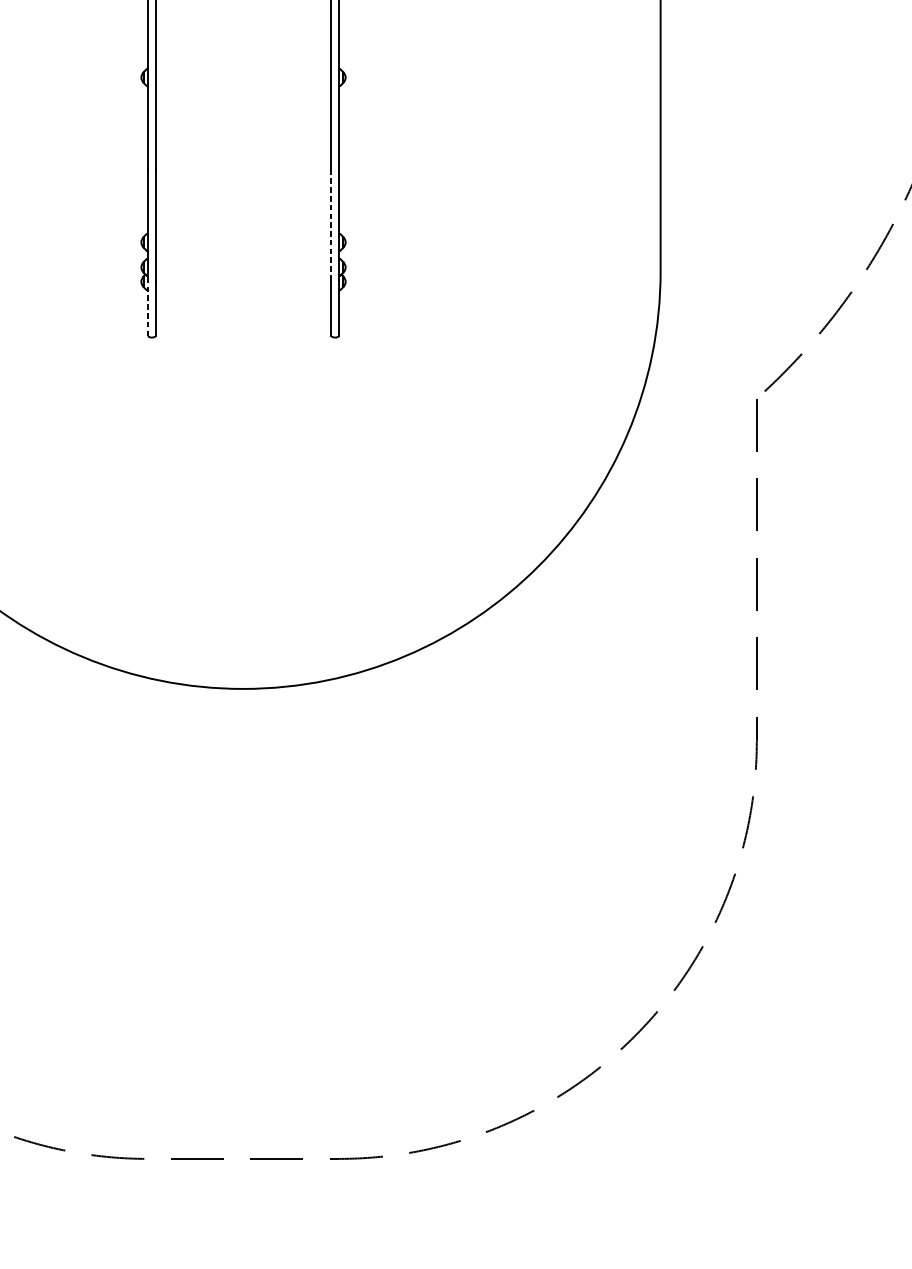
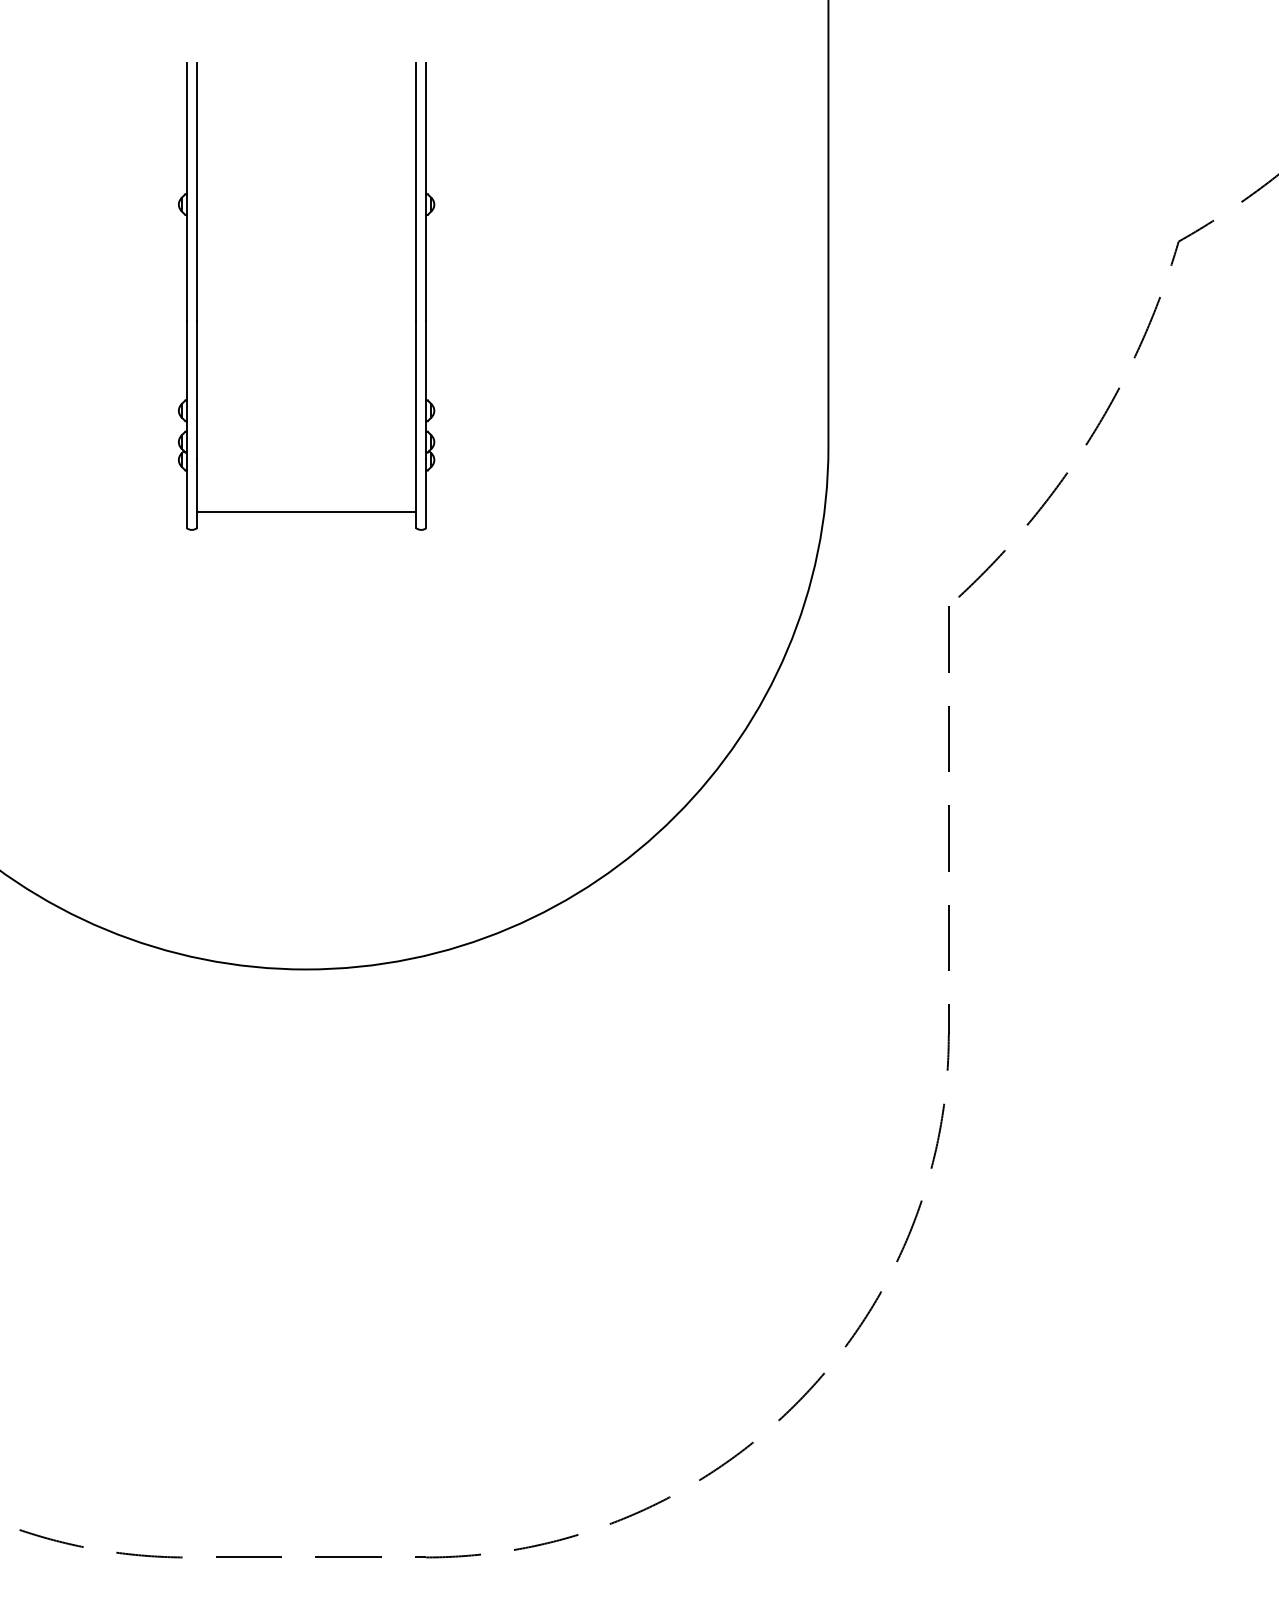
line: (331, 225) -> (416, 389), dashed -> solid
line: (147, 308) -> (186, 493), dashed -> solid
line: (243, 323) -> (306, 512), added

